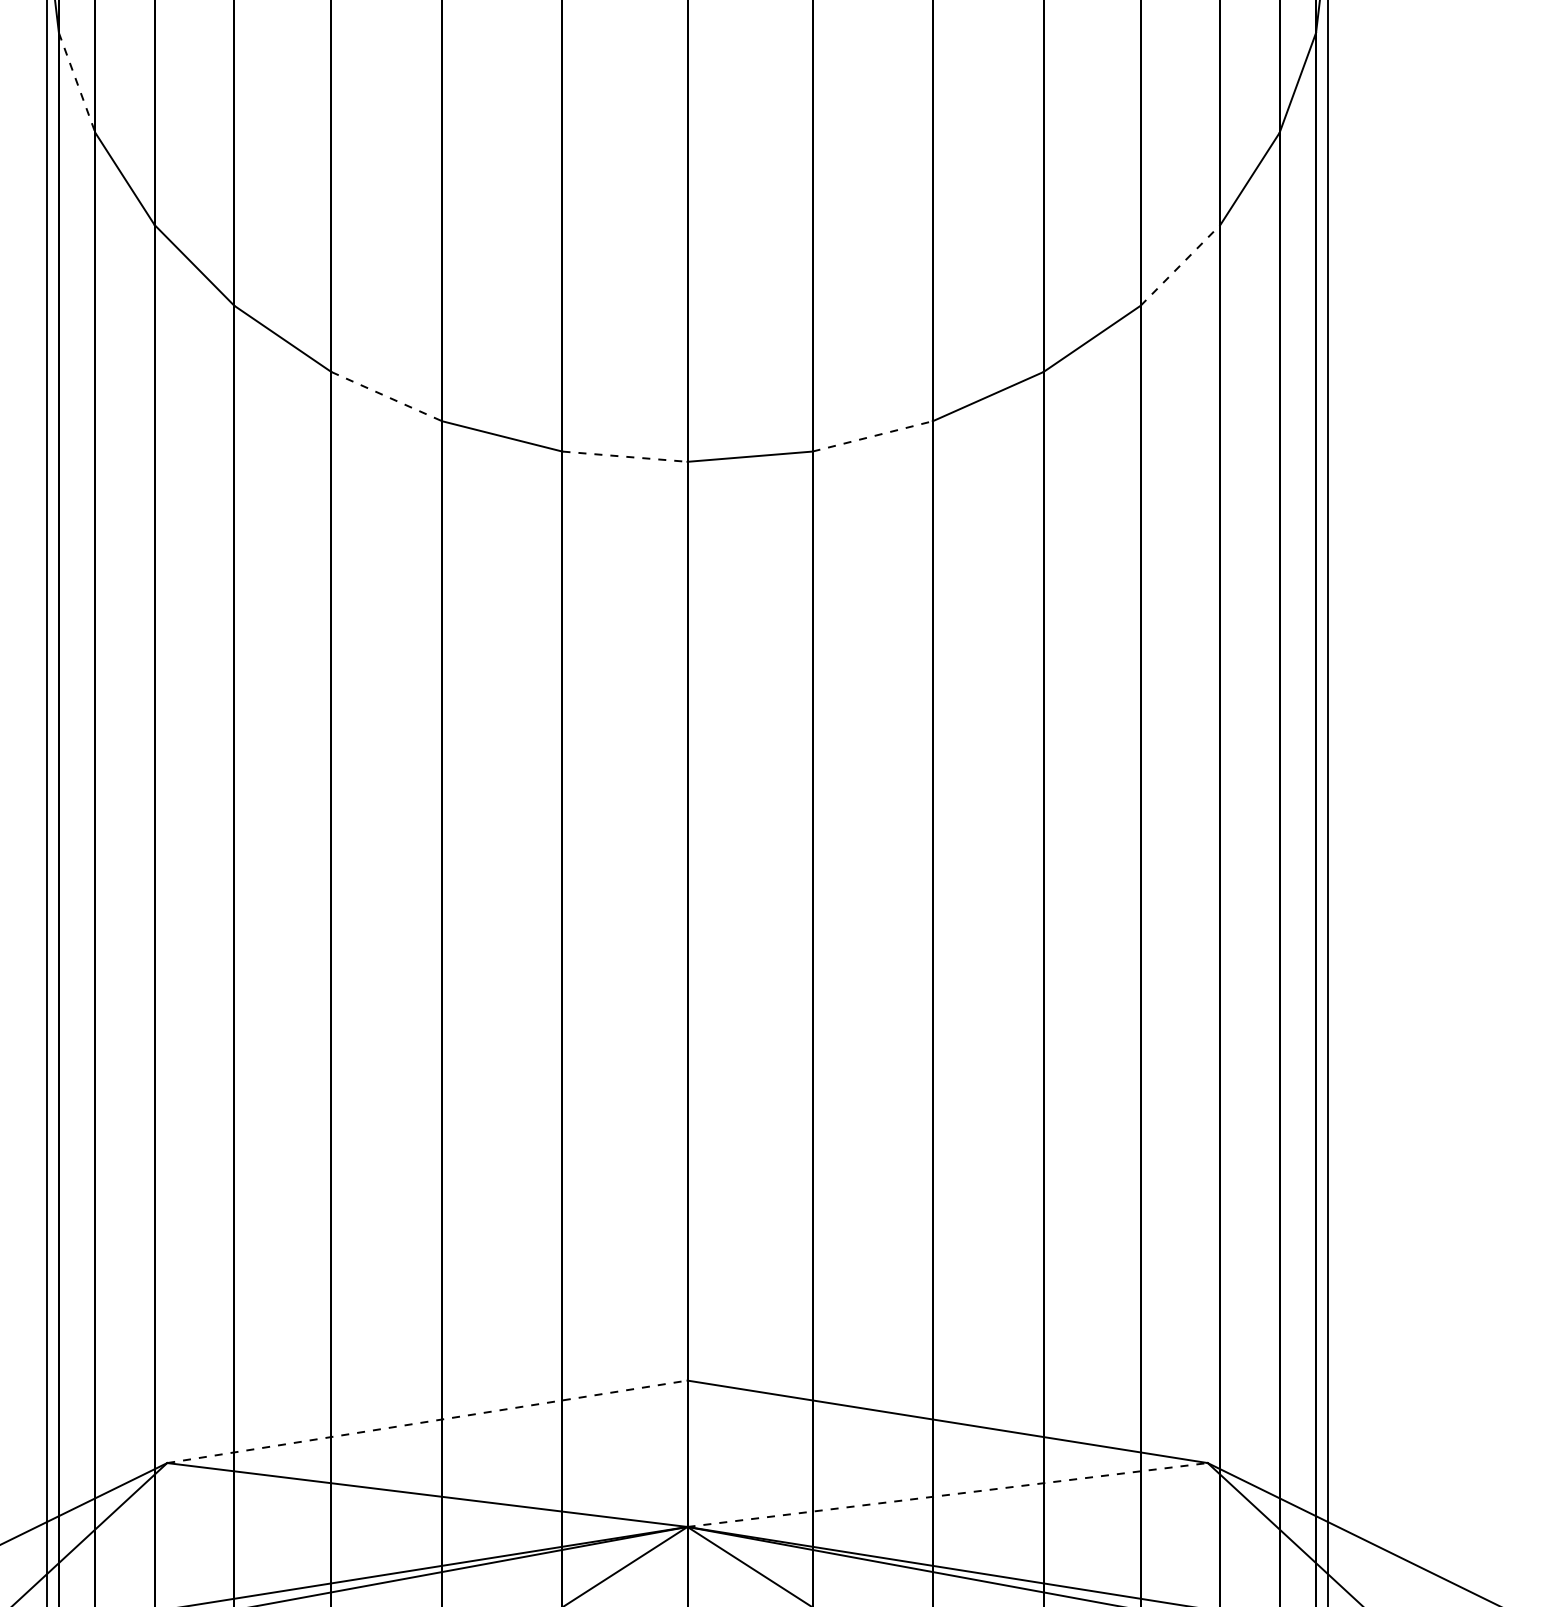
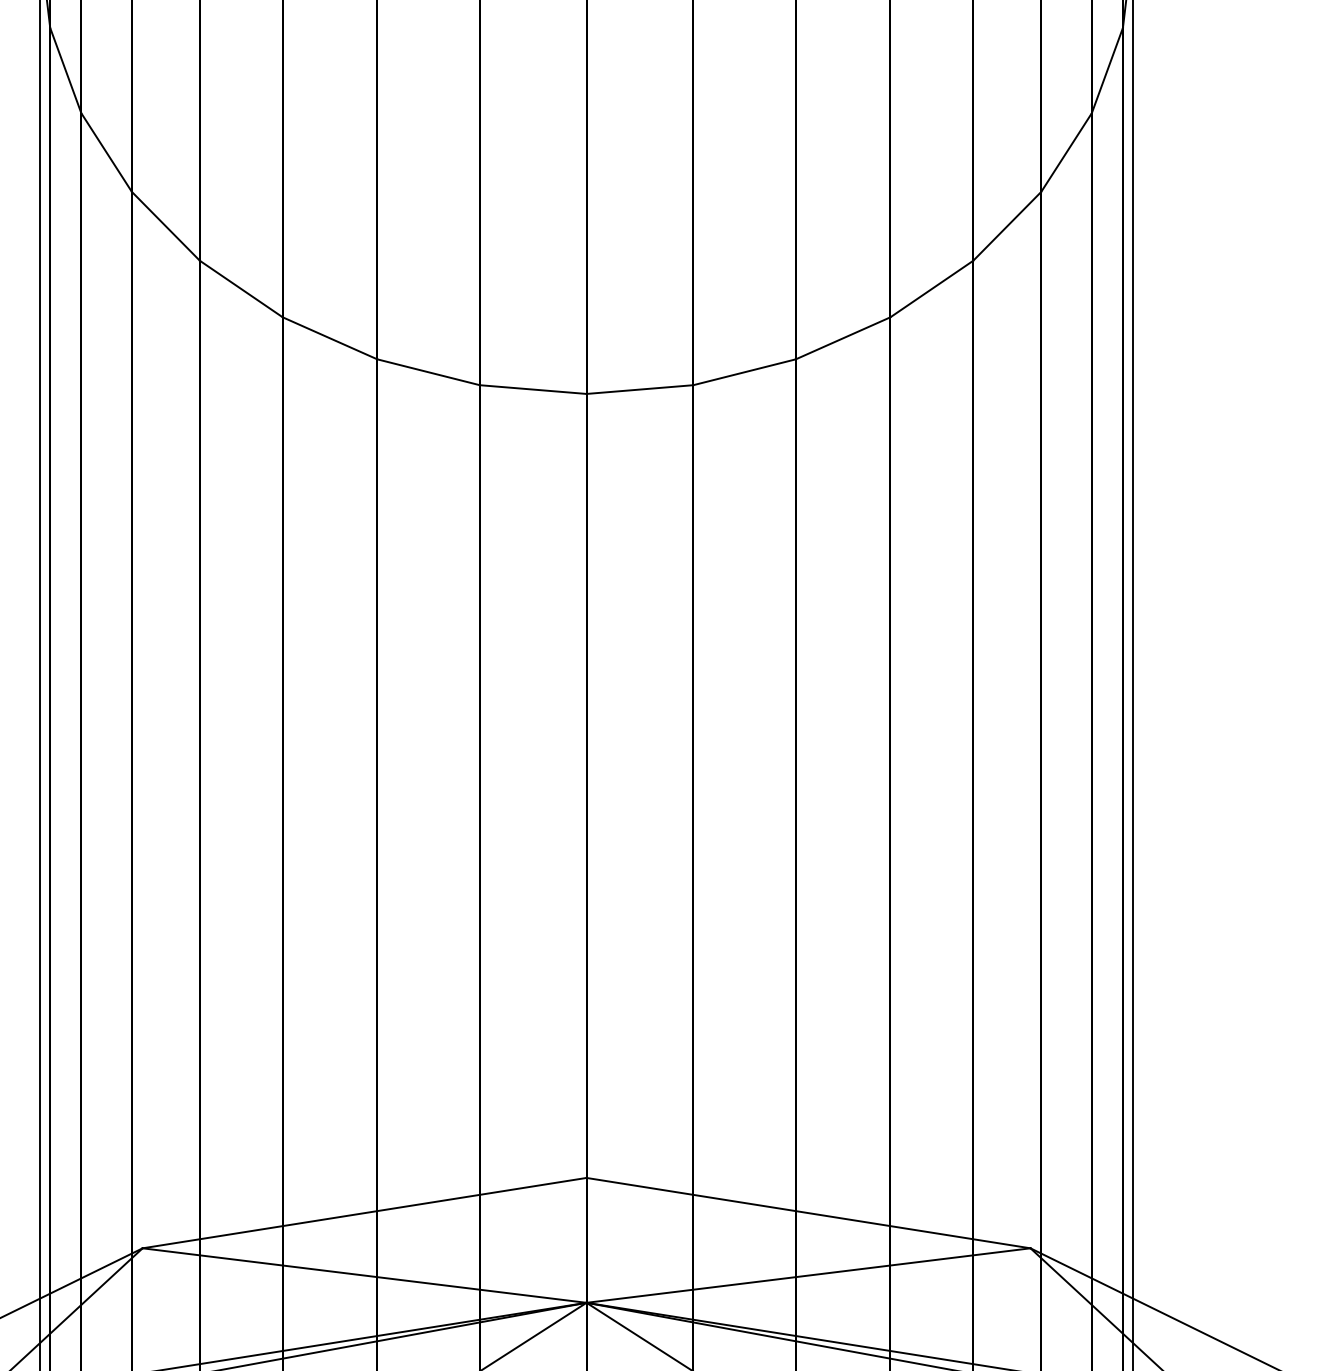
line: (77, 83) -> (66, 71), dashed -> solid
line: (1180, 265) -> (1007, 226), dashed -> solid
line: (386, 396) -> (329, 338), dashed -> solid
line: (872, 436) -> (744, 372), dashed -> solid
line: (624, 456) -> (532, 389), dashed -> solid
line: (427, 1421) -> (364, 1212), dashed -> solid
line: (948, 1494) -> (809, 1275), dashed -> solid

